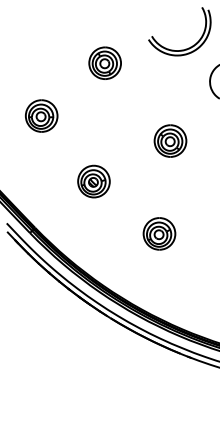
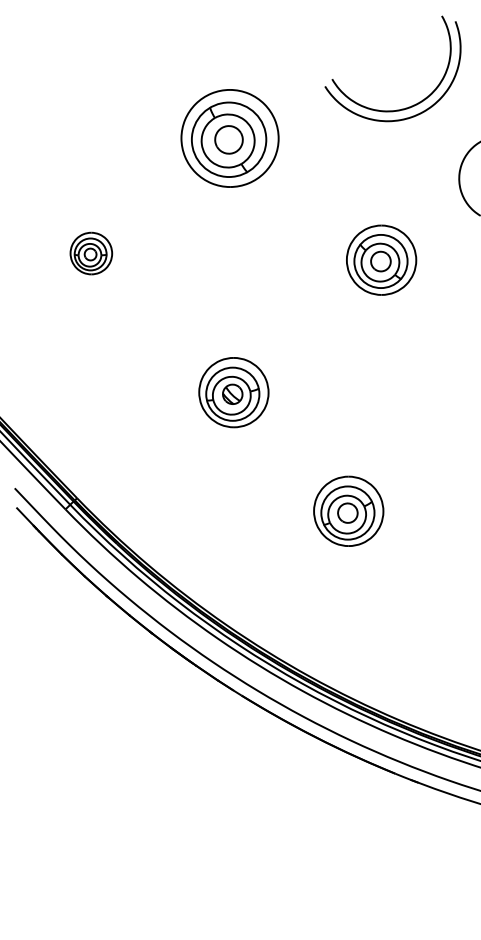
part: (104, 62) -> (228, 136), size x1.4
part: (41, 115) -> (90, 252), size x0.6
part: (170, 140) -> (381, 258), moved
part: (93, 181) -> (232, 392), moved

